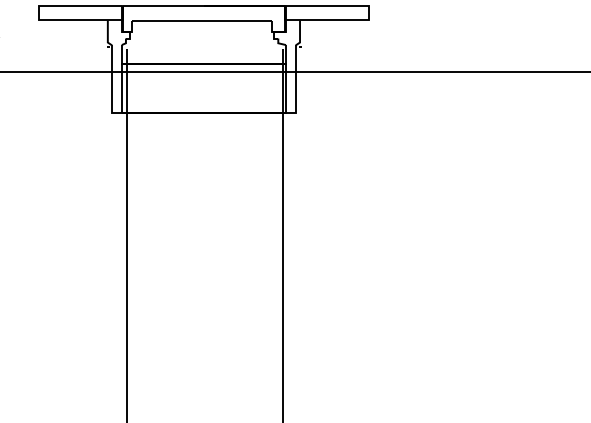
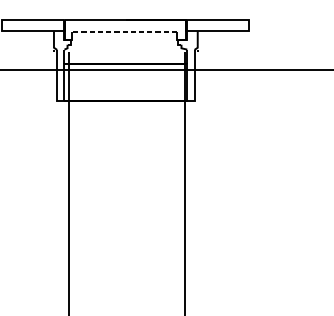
line: (202, 21) -> (124, 32), solid -> dashed

